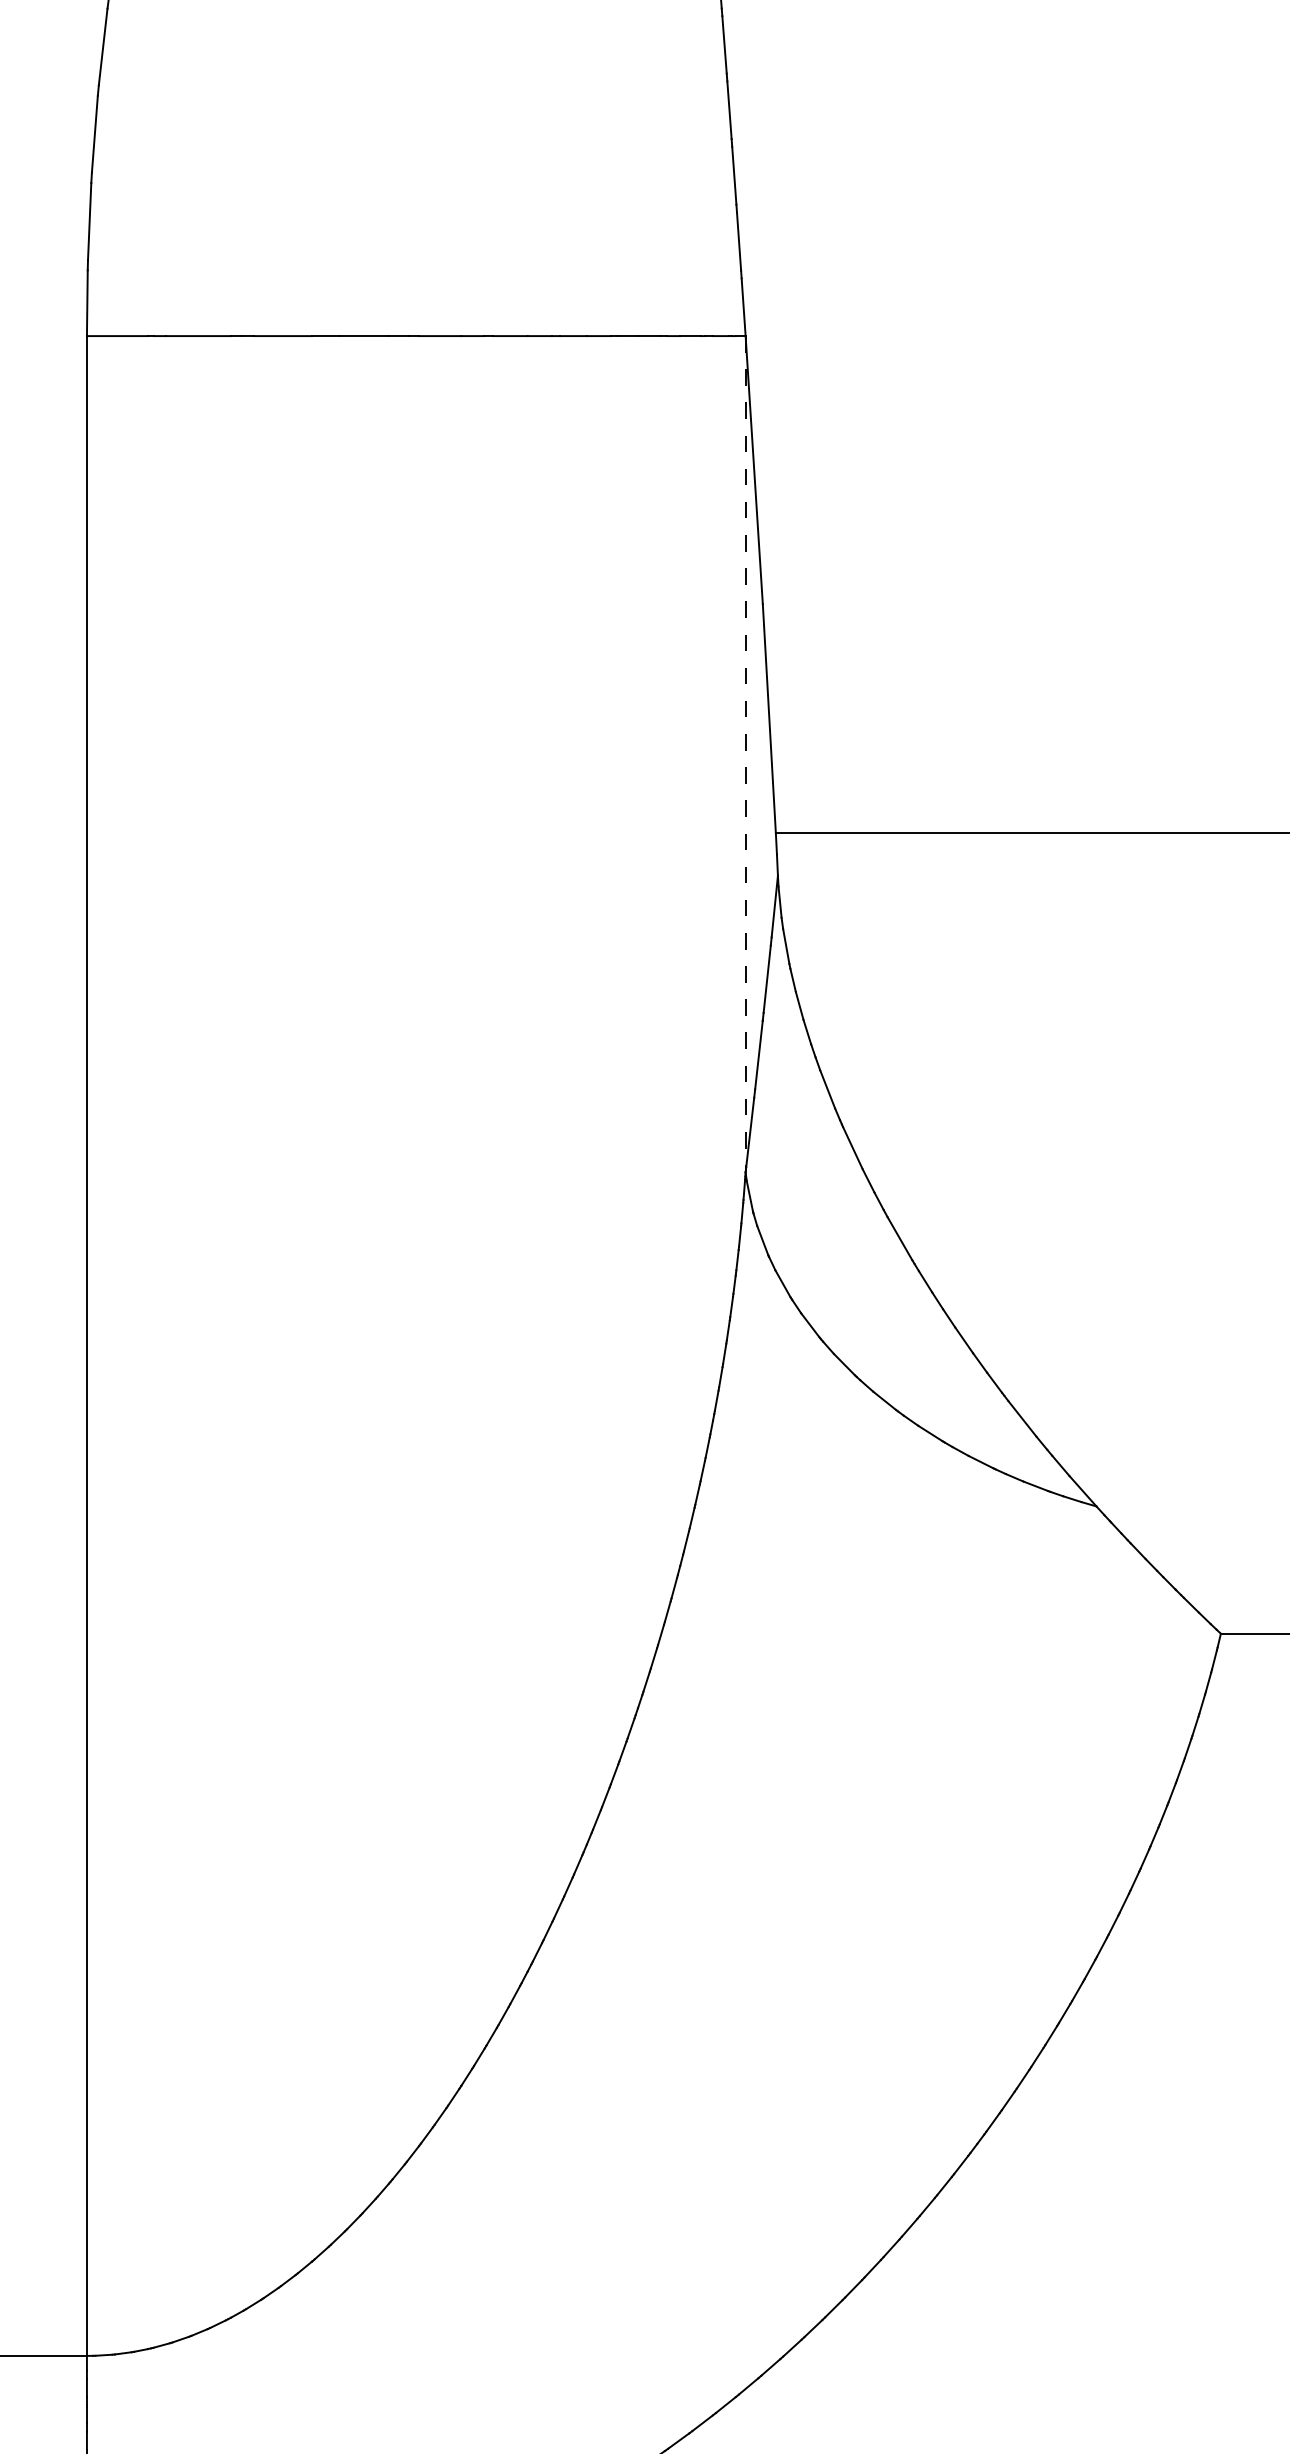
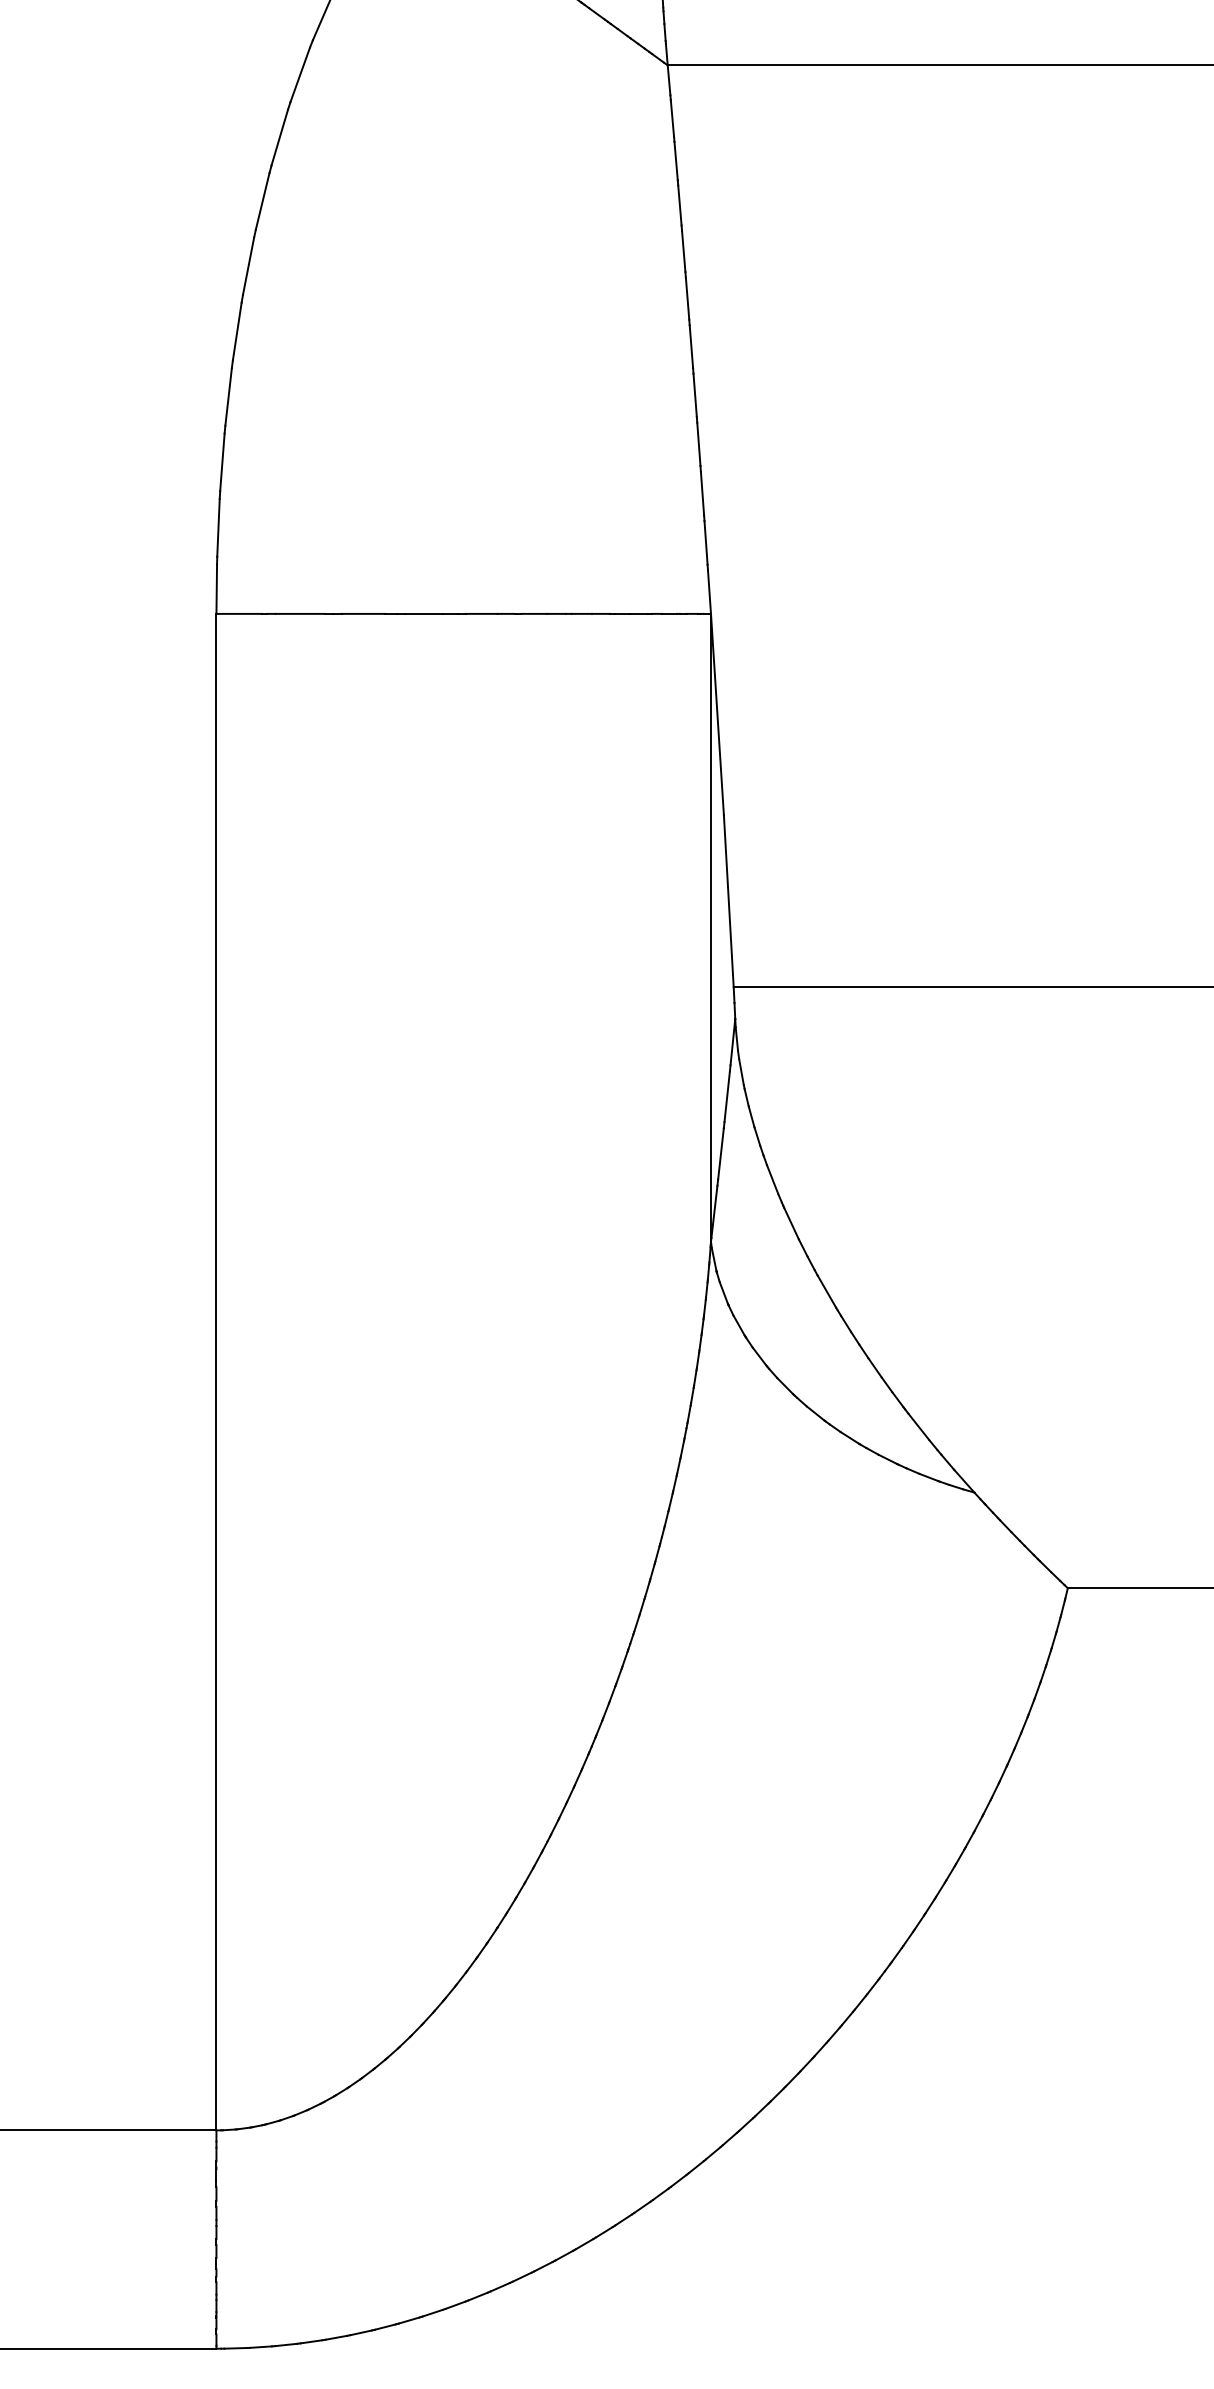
line: (744, 753) -> (710, 927), dashed -> solid

